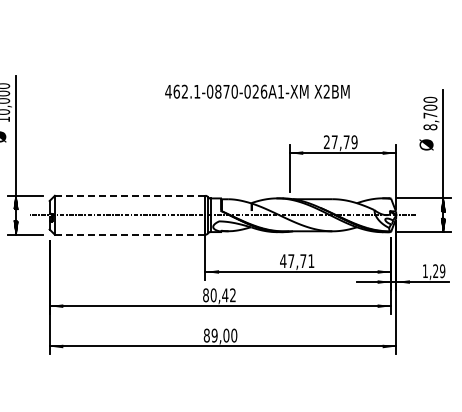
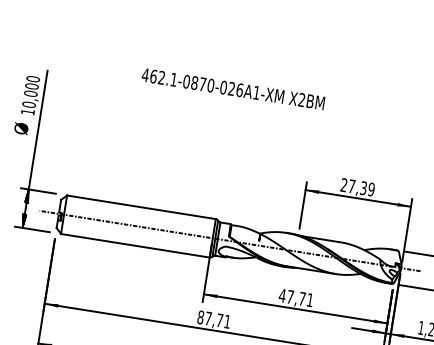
text: (257, 91) -> (233, 88), moved
text: (346, 142) -> (363, 188), 27,79 -> 27,39
line: (129, 195) -> (140, 206), dashed -> solid
line: (130, 234) -> (135, 245), dashed -> solid
text: (222, 295) -> (217, 320), 80,42 -> 87,71

